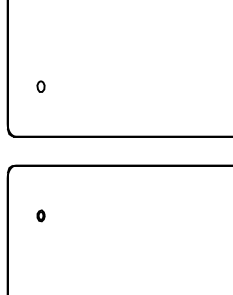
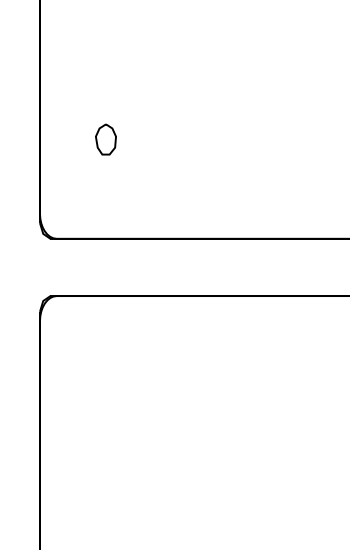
part: (40, 86) -> (104, 139), size x1.4
part: (40, 215) -> (104, 394), removed

